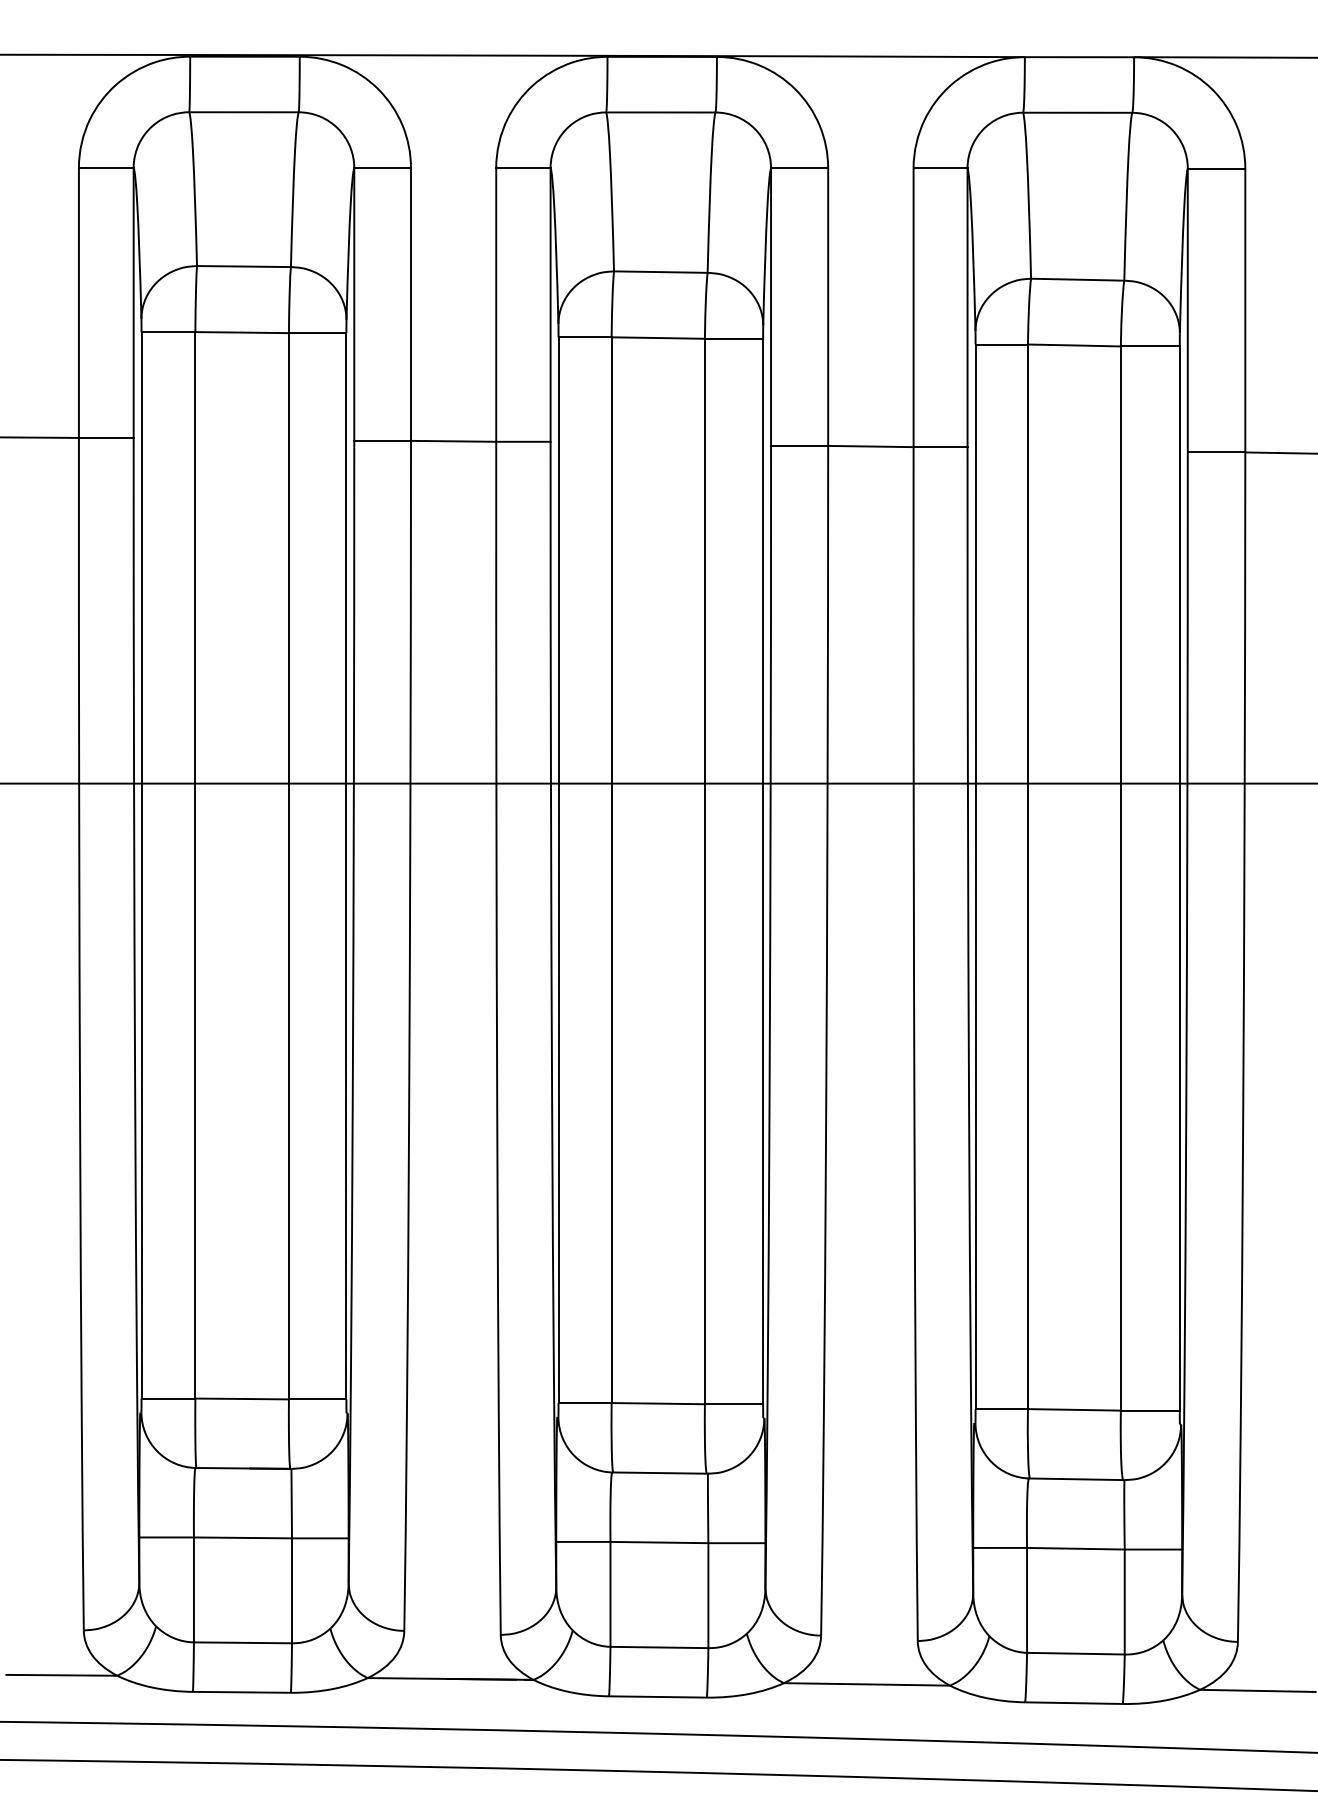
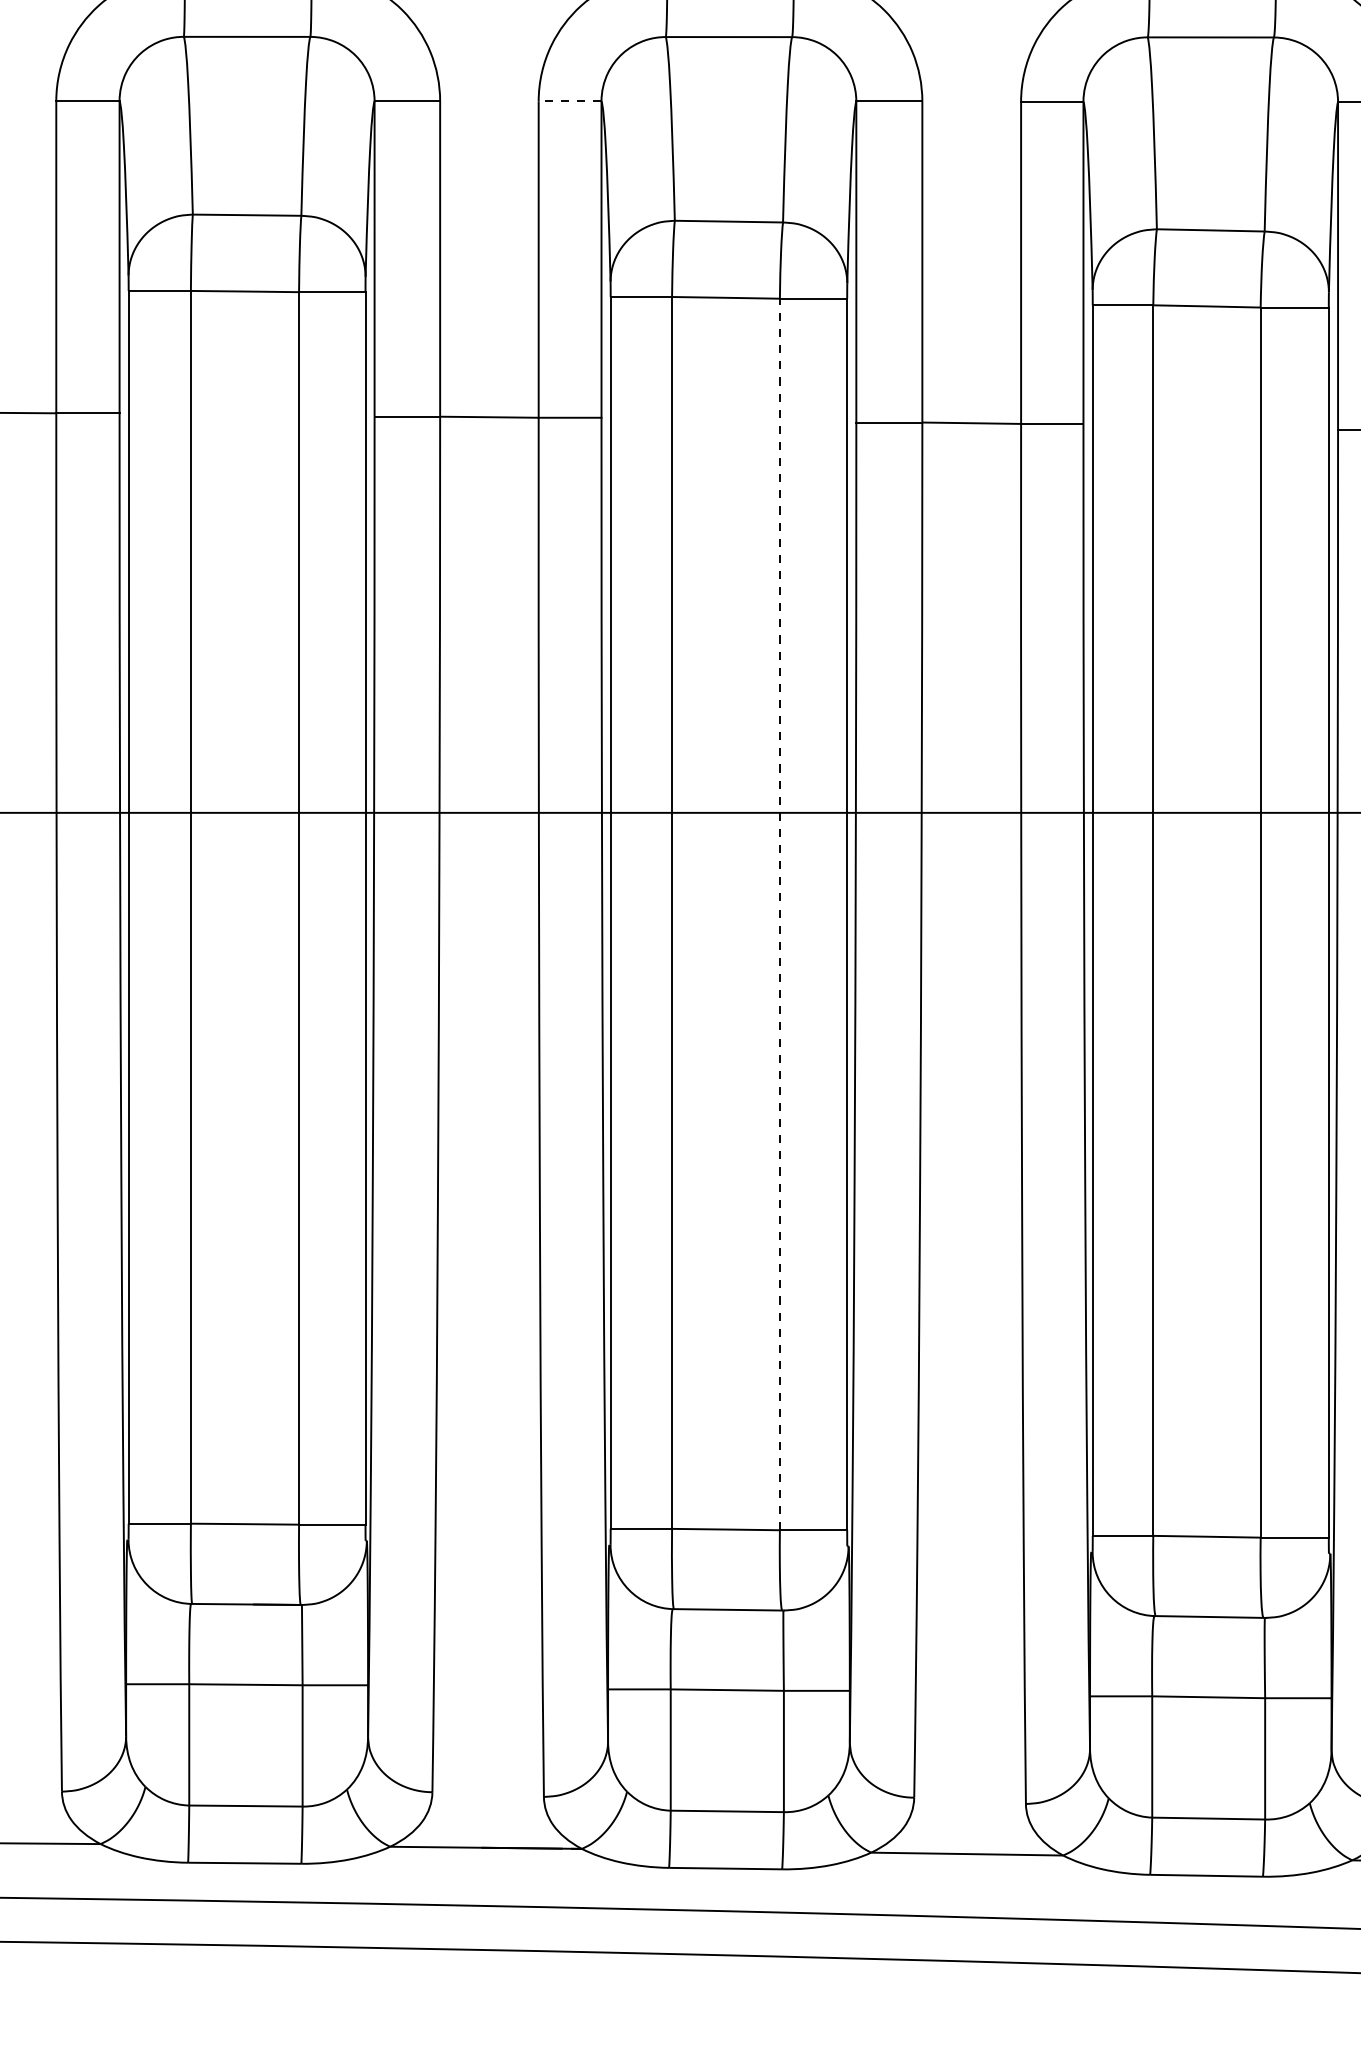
line: (522, 167) -> (569, 100), solid -> dashed
line: (704, 871) -> (779, 914), solid -> dashed

